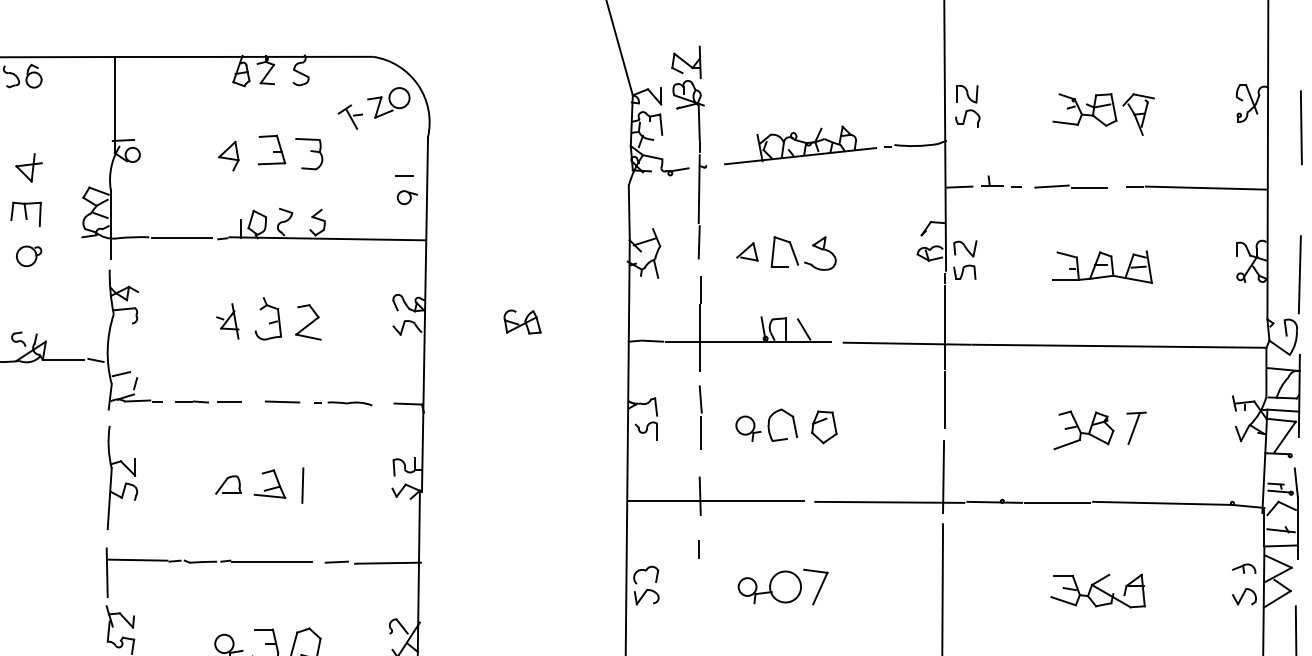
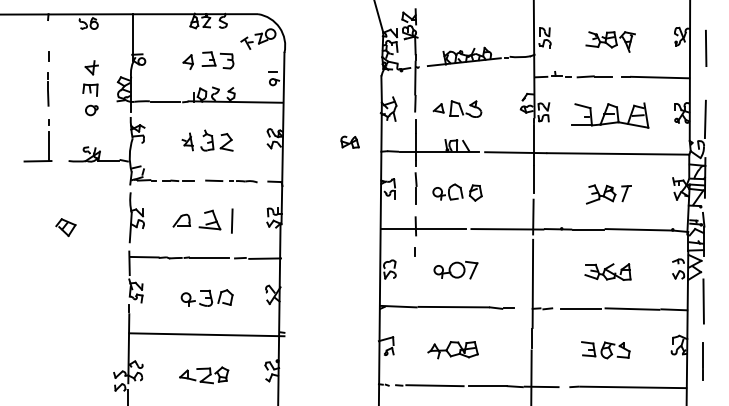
part: (1101, 266) -> (609, 115), size x1.6
part: (521, 320) -> (349, 141), moved
part: (260, 486) -> (203, 221), size x1.4

